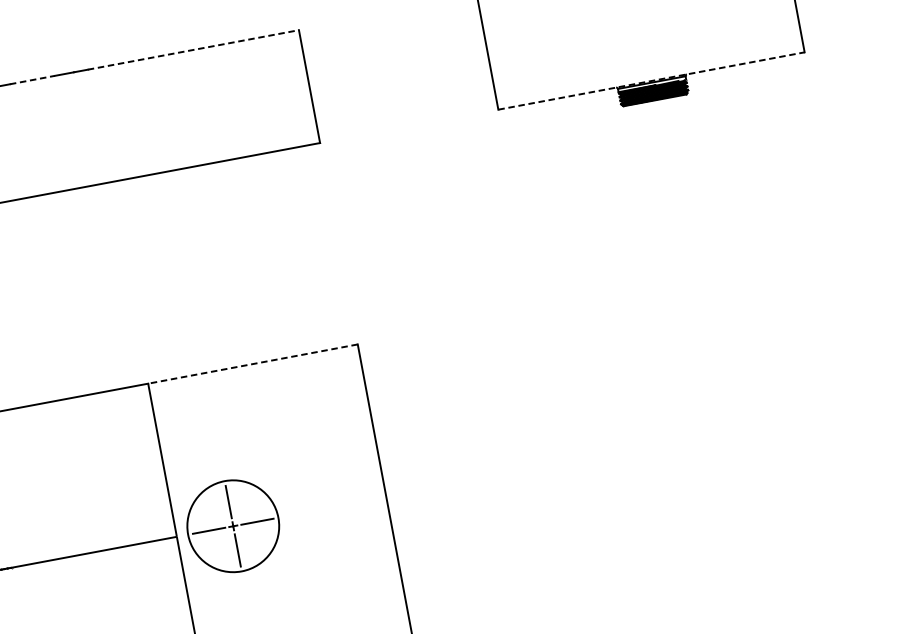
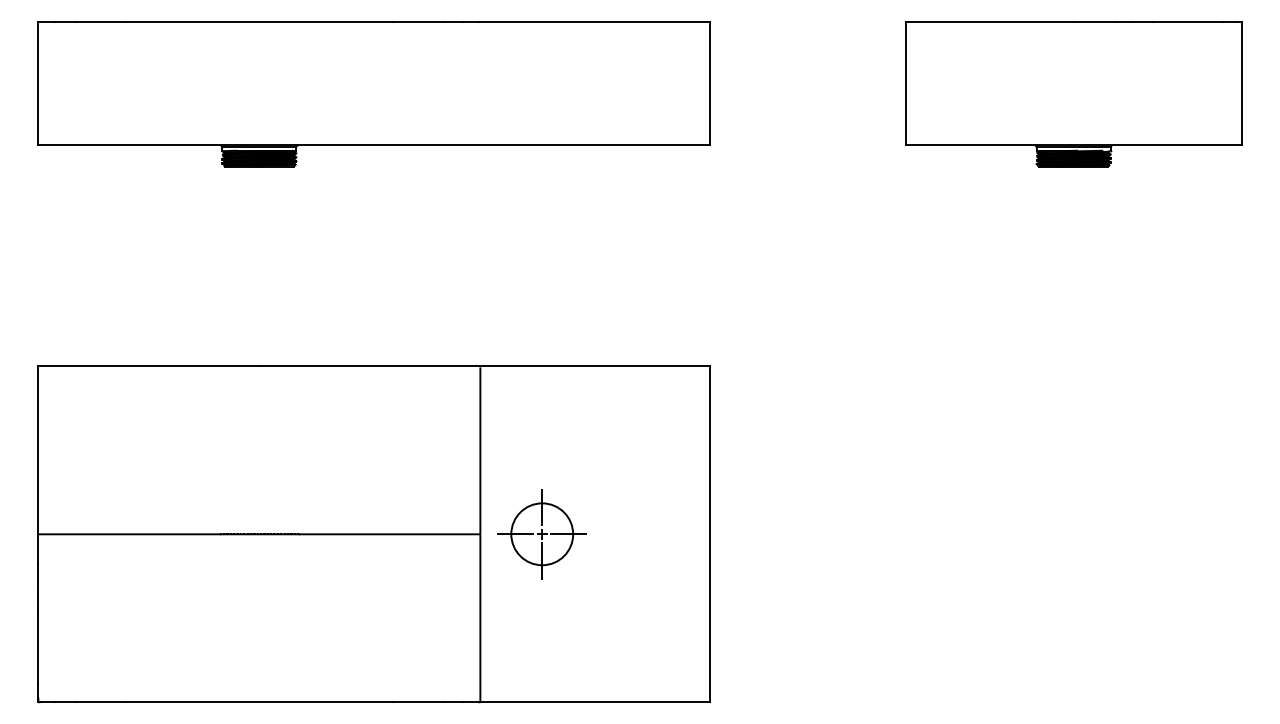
line: (193, 49) -> (594, 21), dashed -> solid
line: (32, 79) -> (417, 21), dashed -> solid
line: (651, 81) -> (1073, 145), dashed -> solid
line: (253, 364) -> (595, 366), dashed -> solid
circle: (233, 526) -> (542, 534), size x0.62

